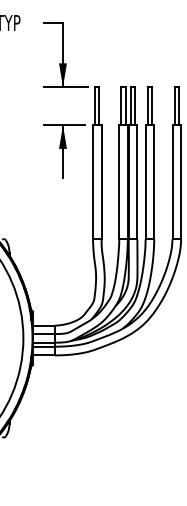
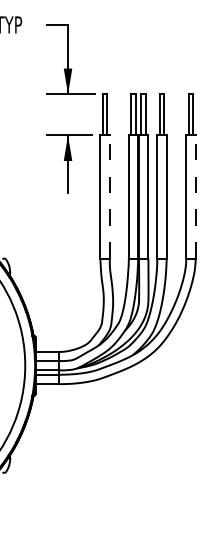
line: (101, 182) -> (109, 197), solid -> dashed
line: (180, 182) -> (195, 197), solid -> dashed

